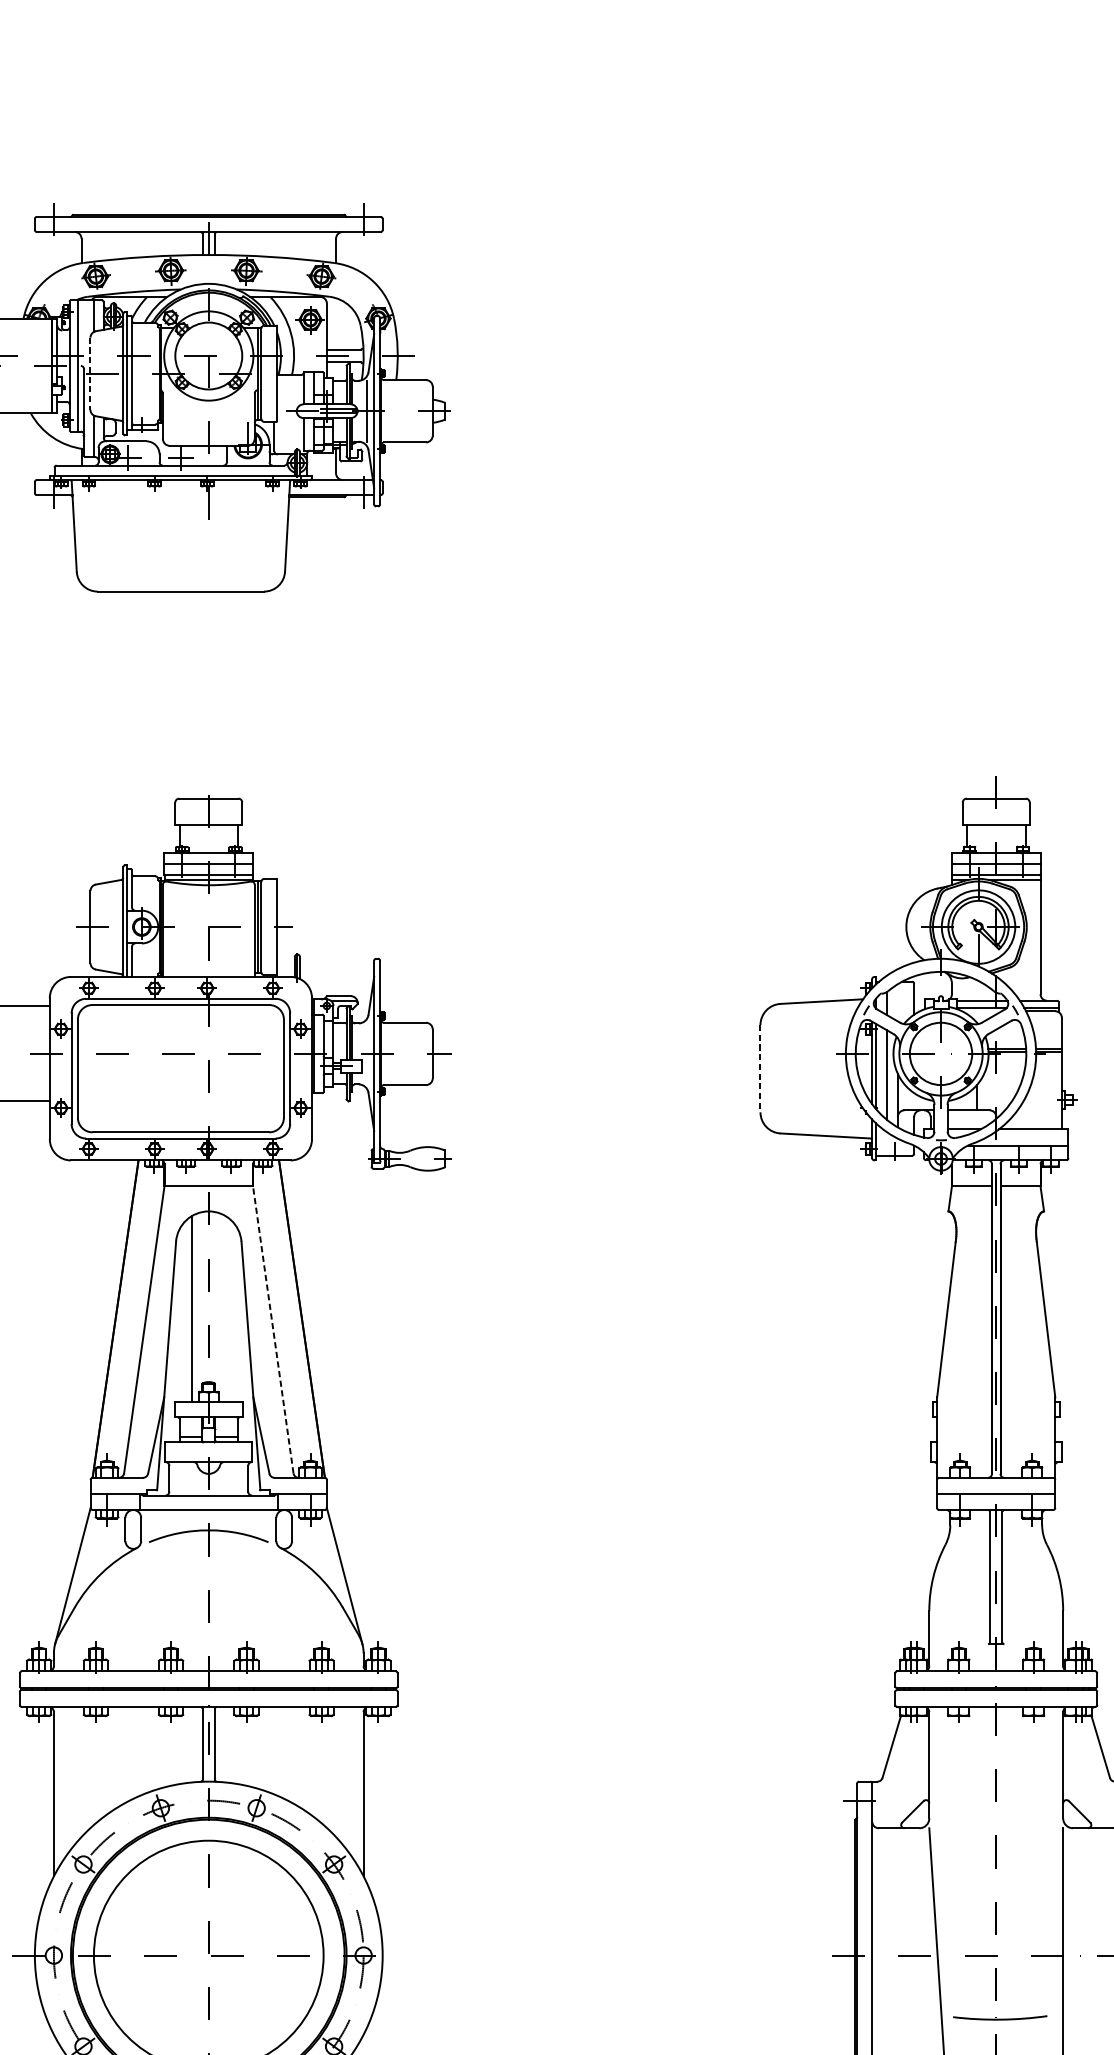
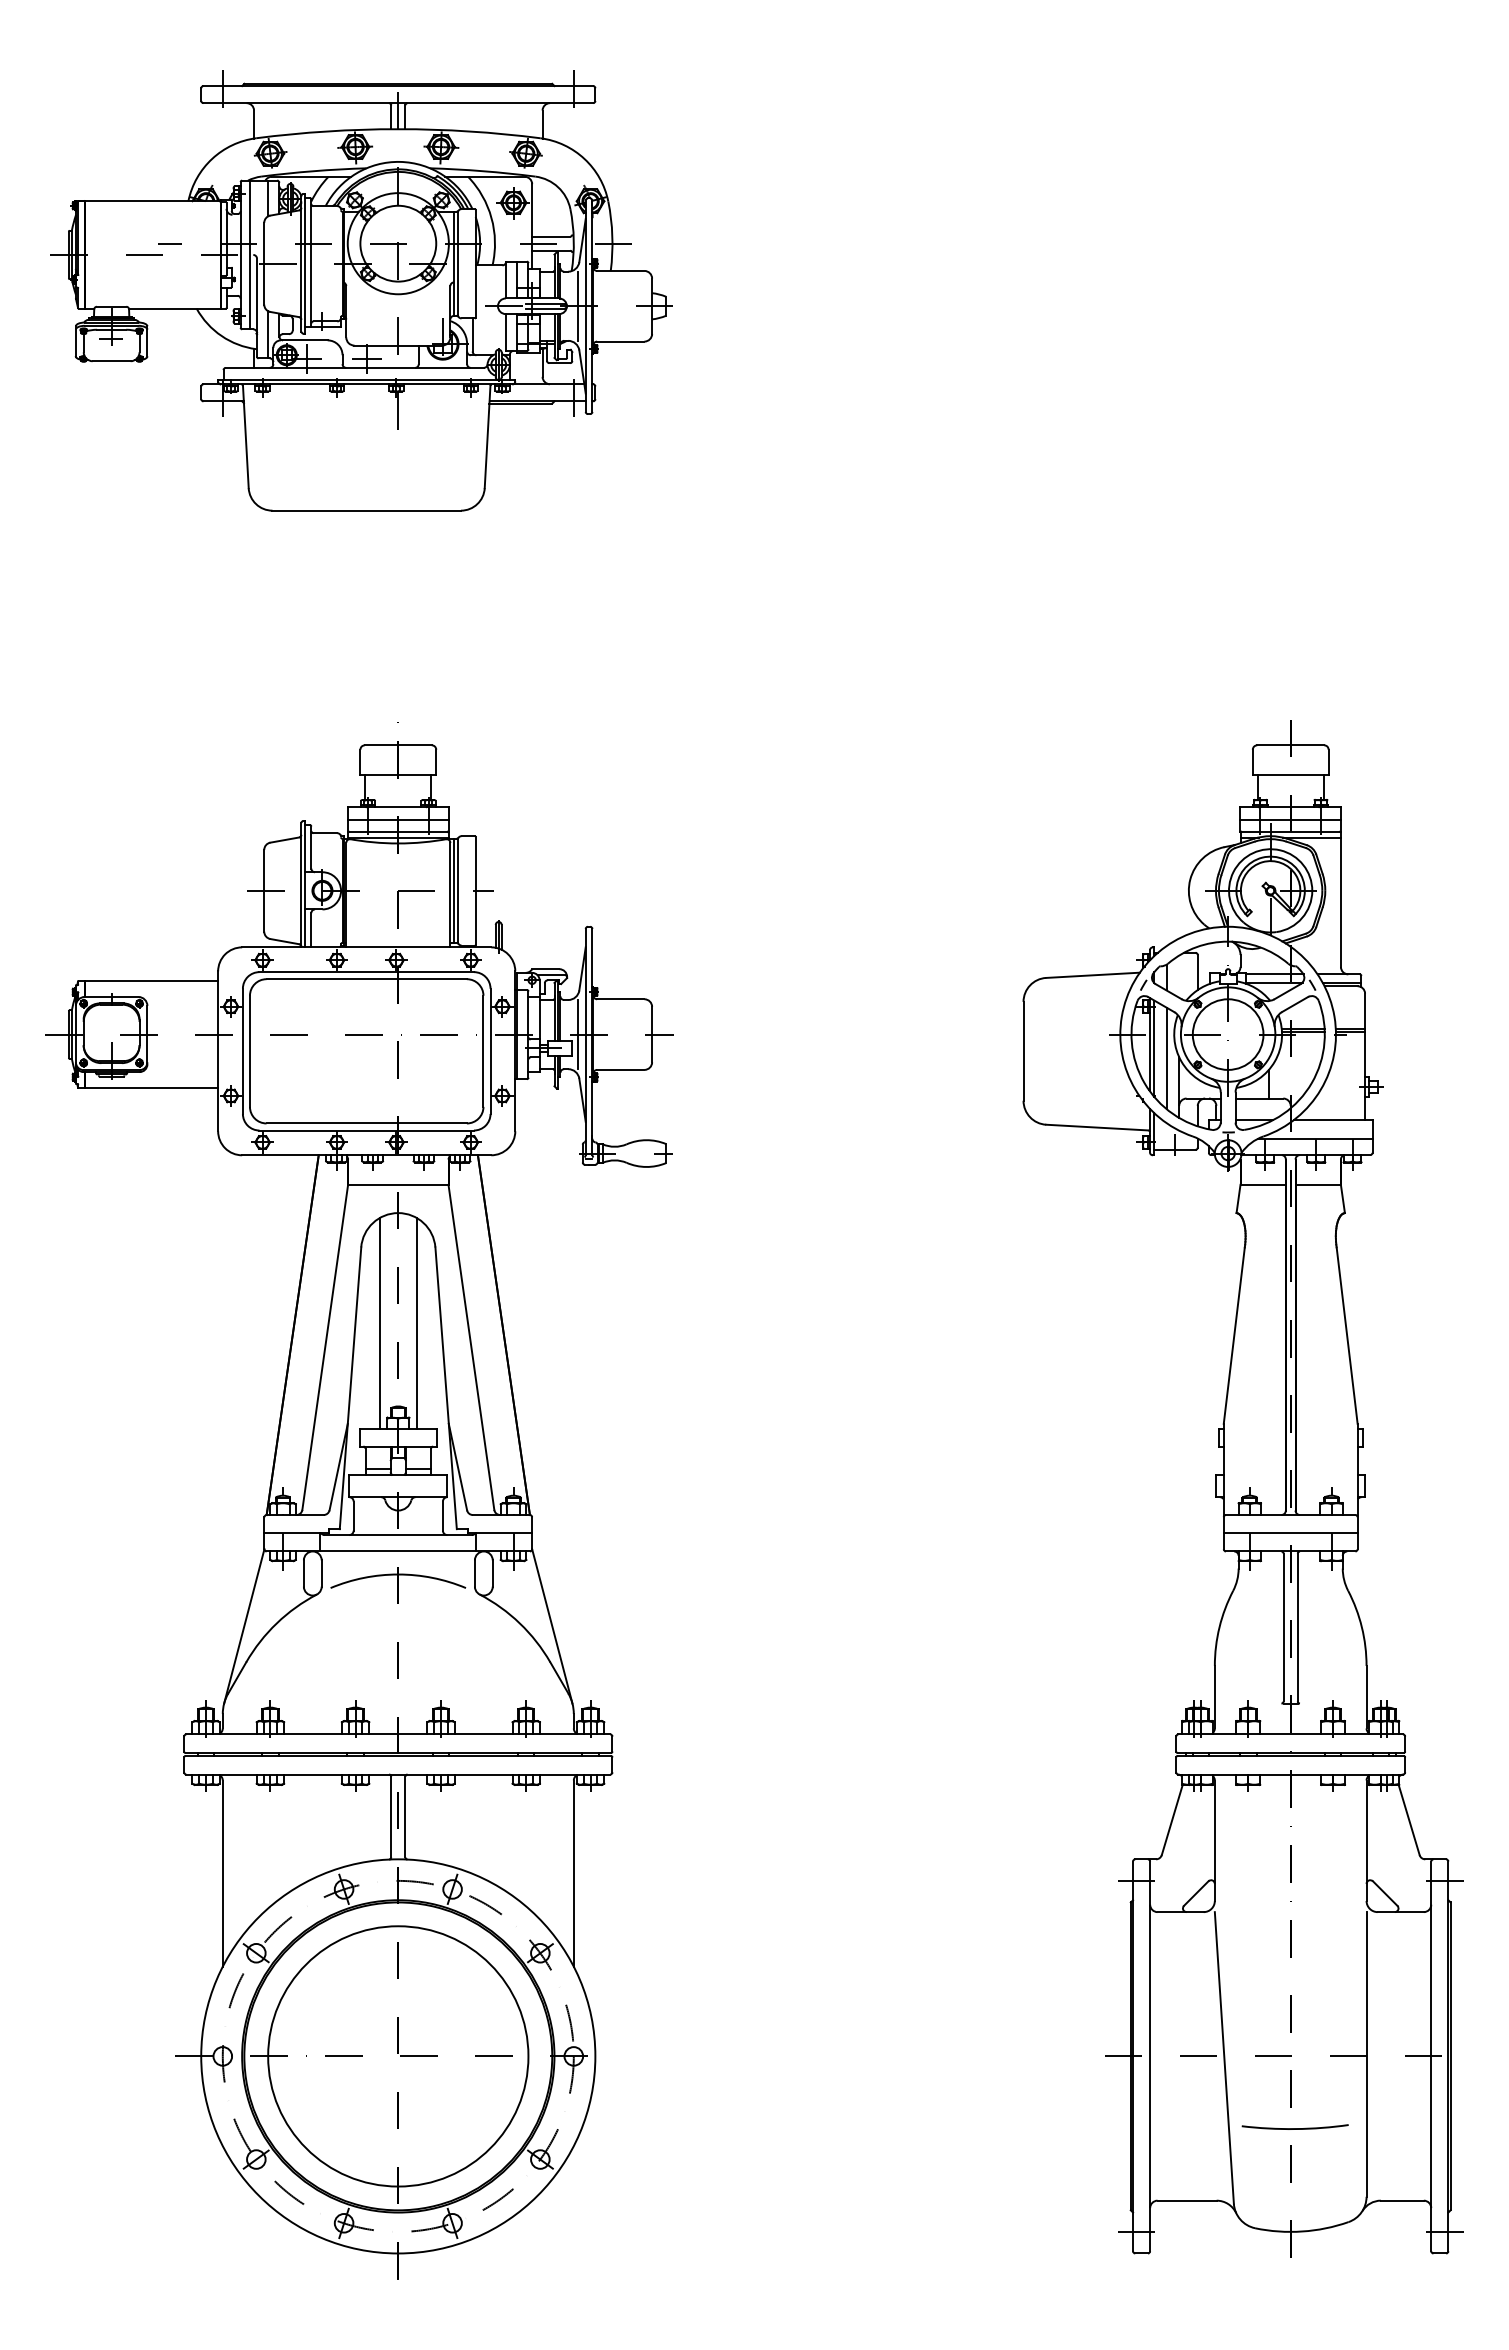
line: (90, 373) -> (264, 263), dashed -> solid
line: (366, 1053) -> (577, 1034), added
line: (760, 1068) -> (1023, 1051), dashed -> solid
line: (224, 1308) -> (416, 1323), added
line: (273, 1329) -> (471, 1346), dashed -> solid

